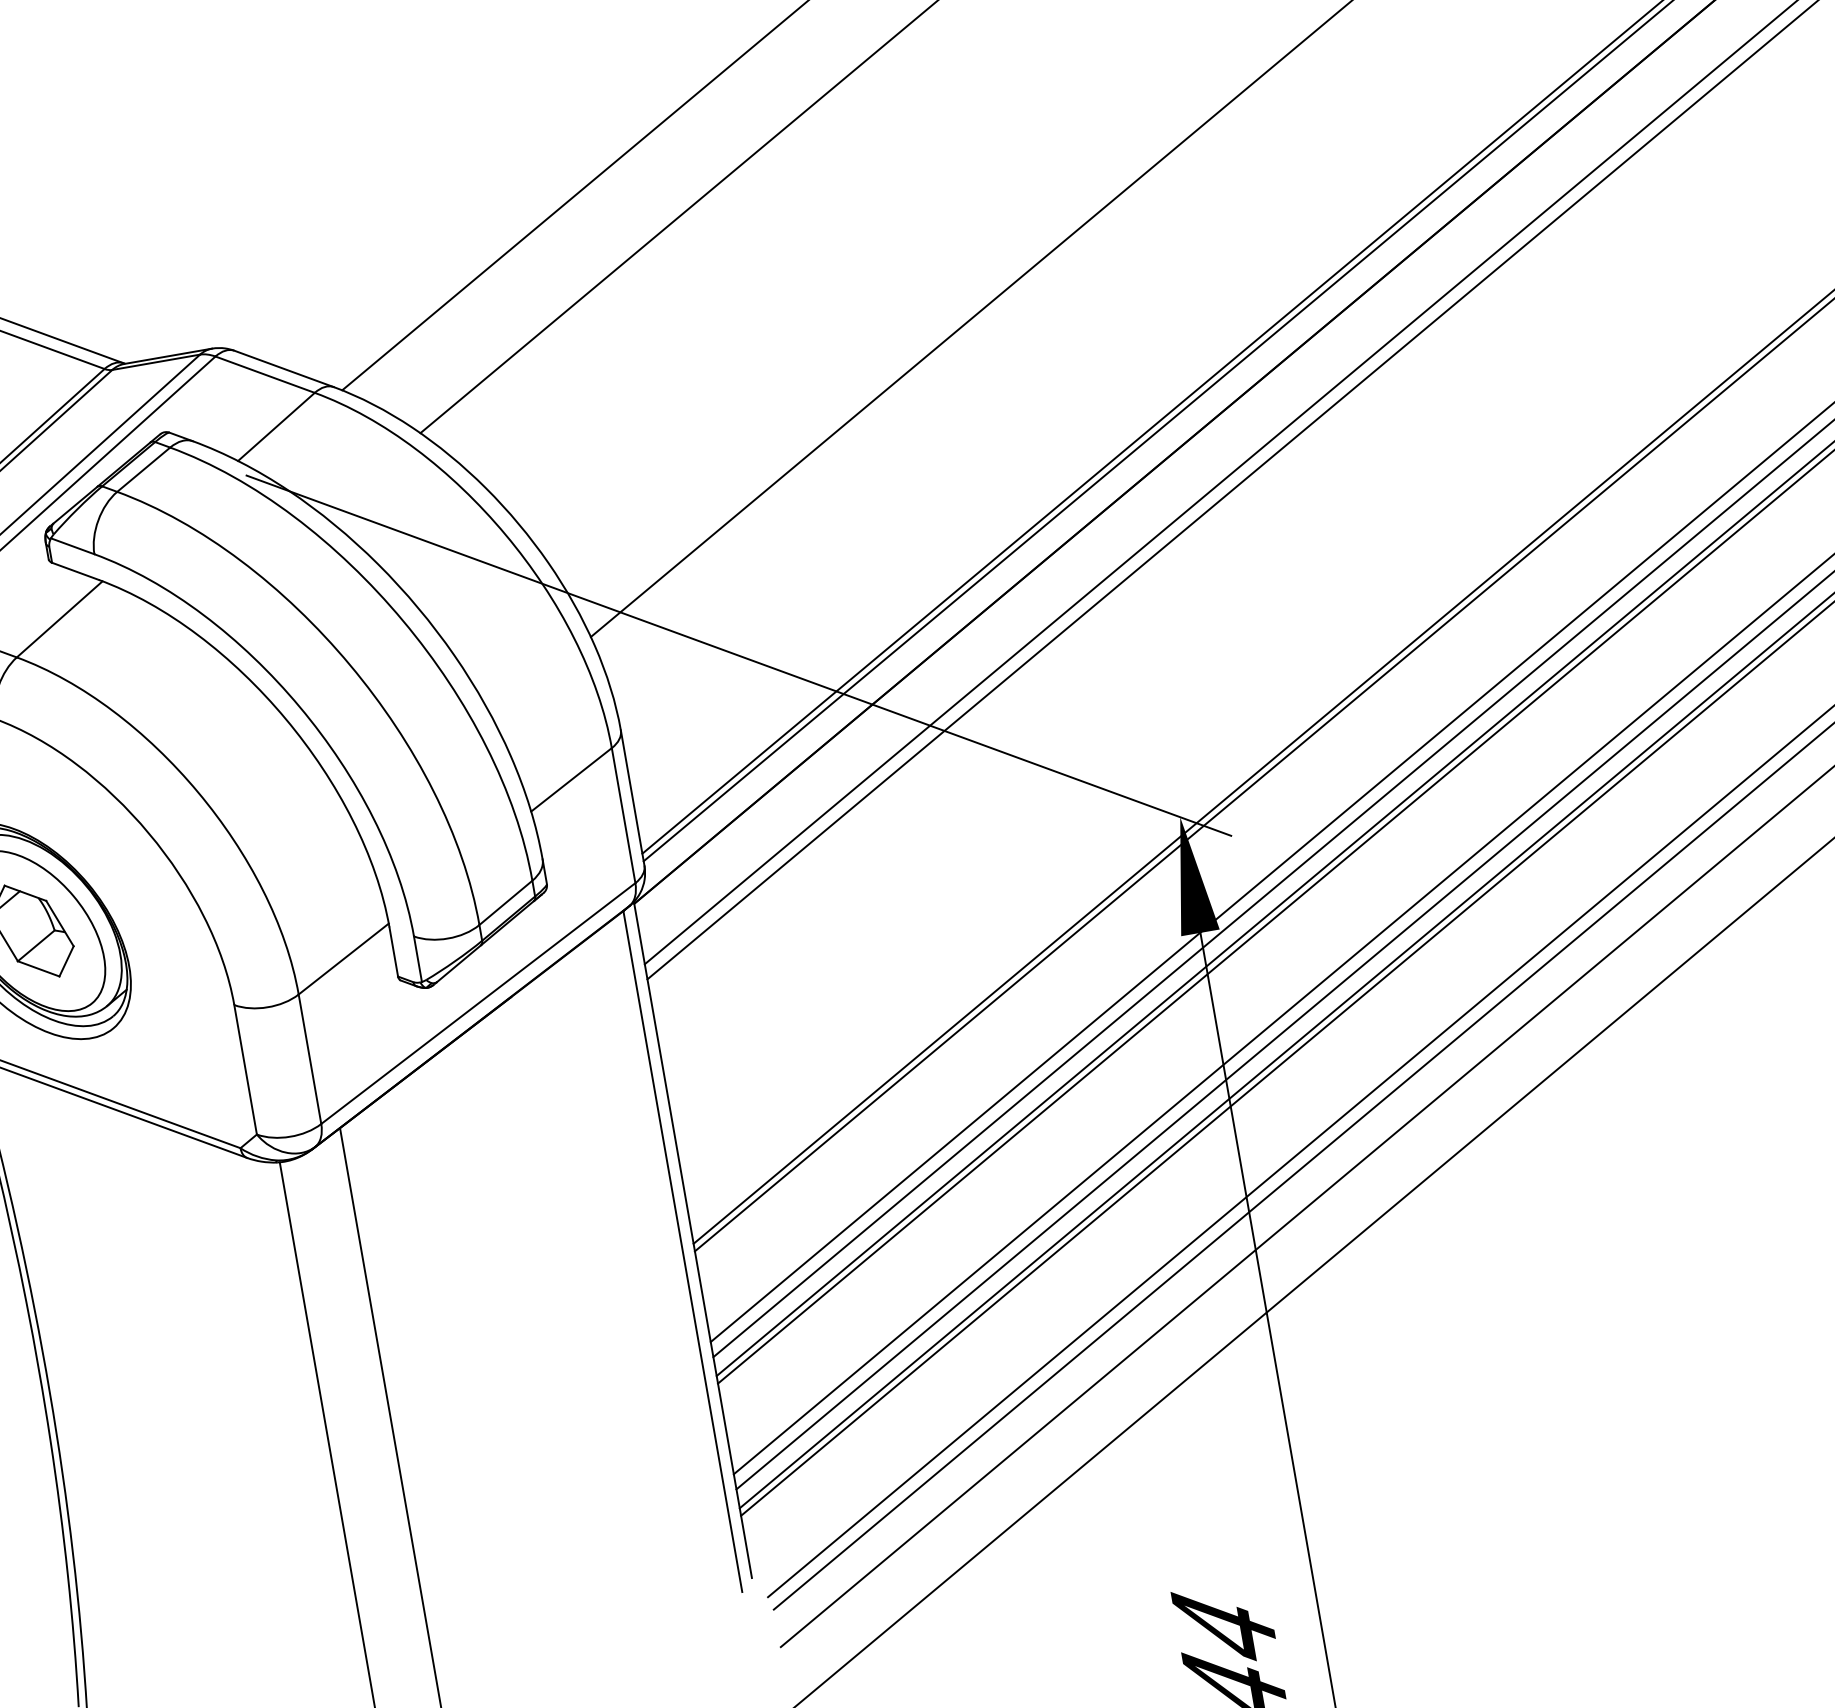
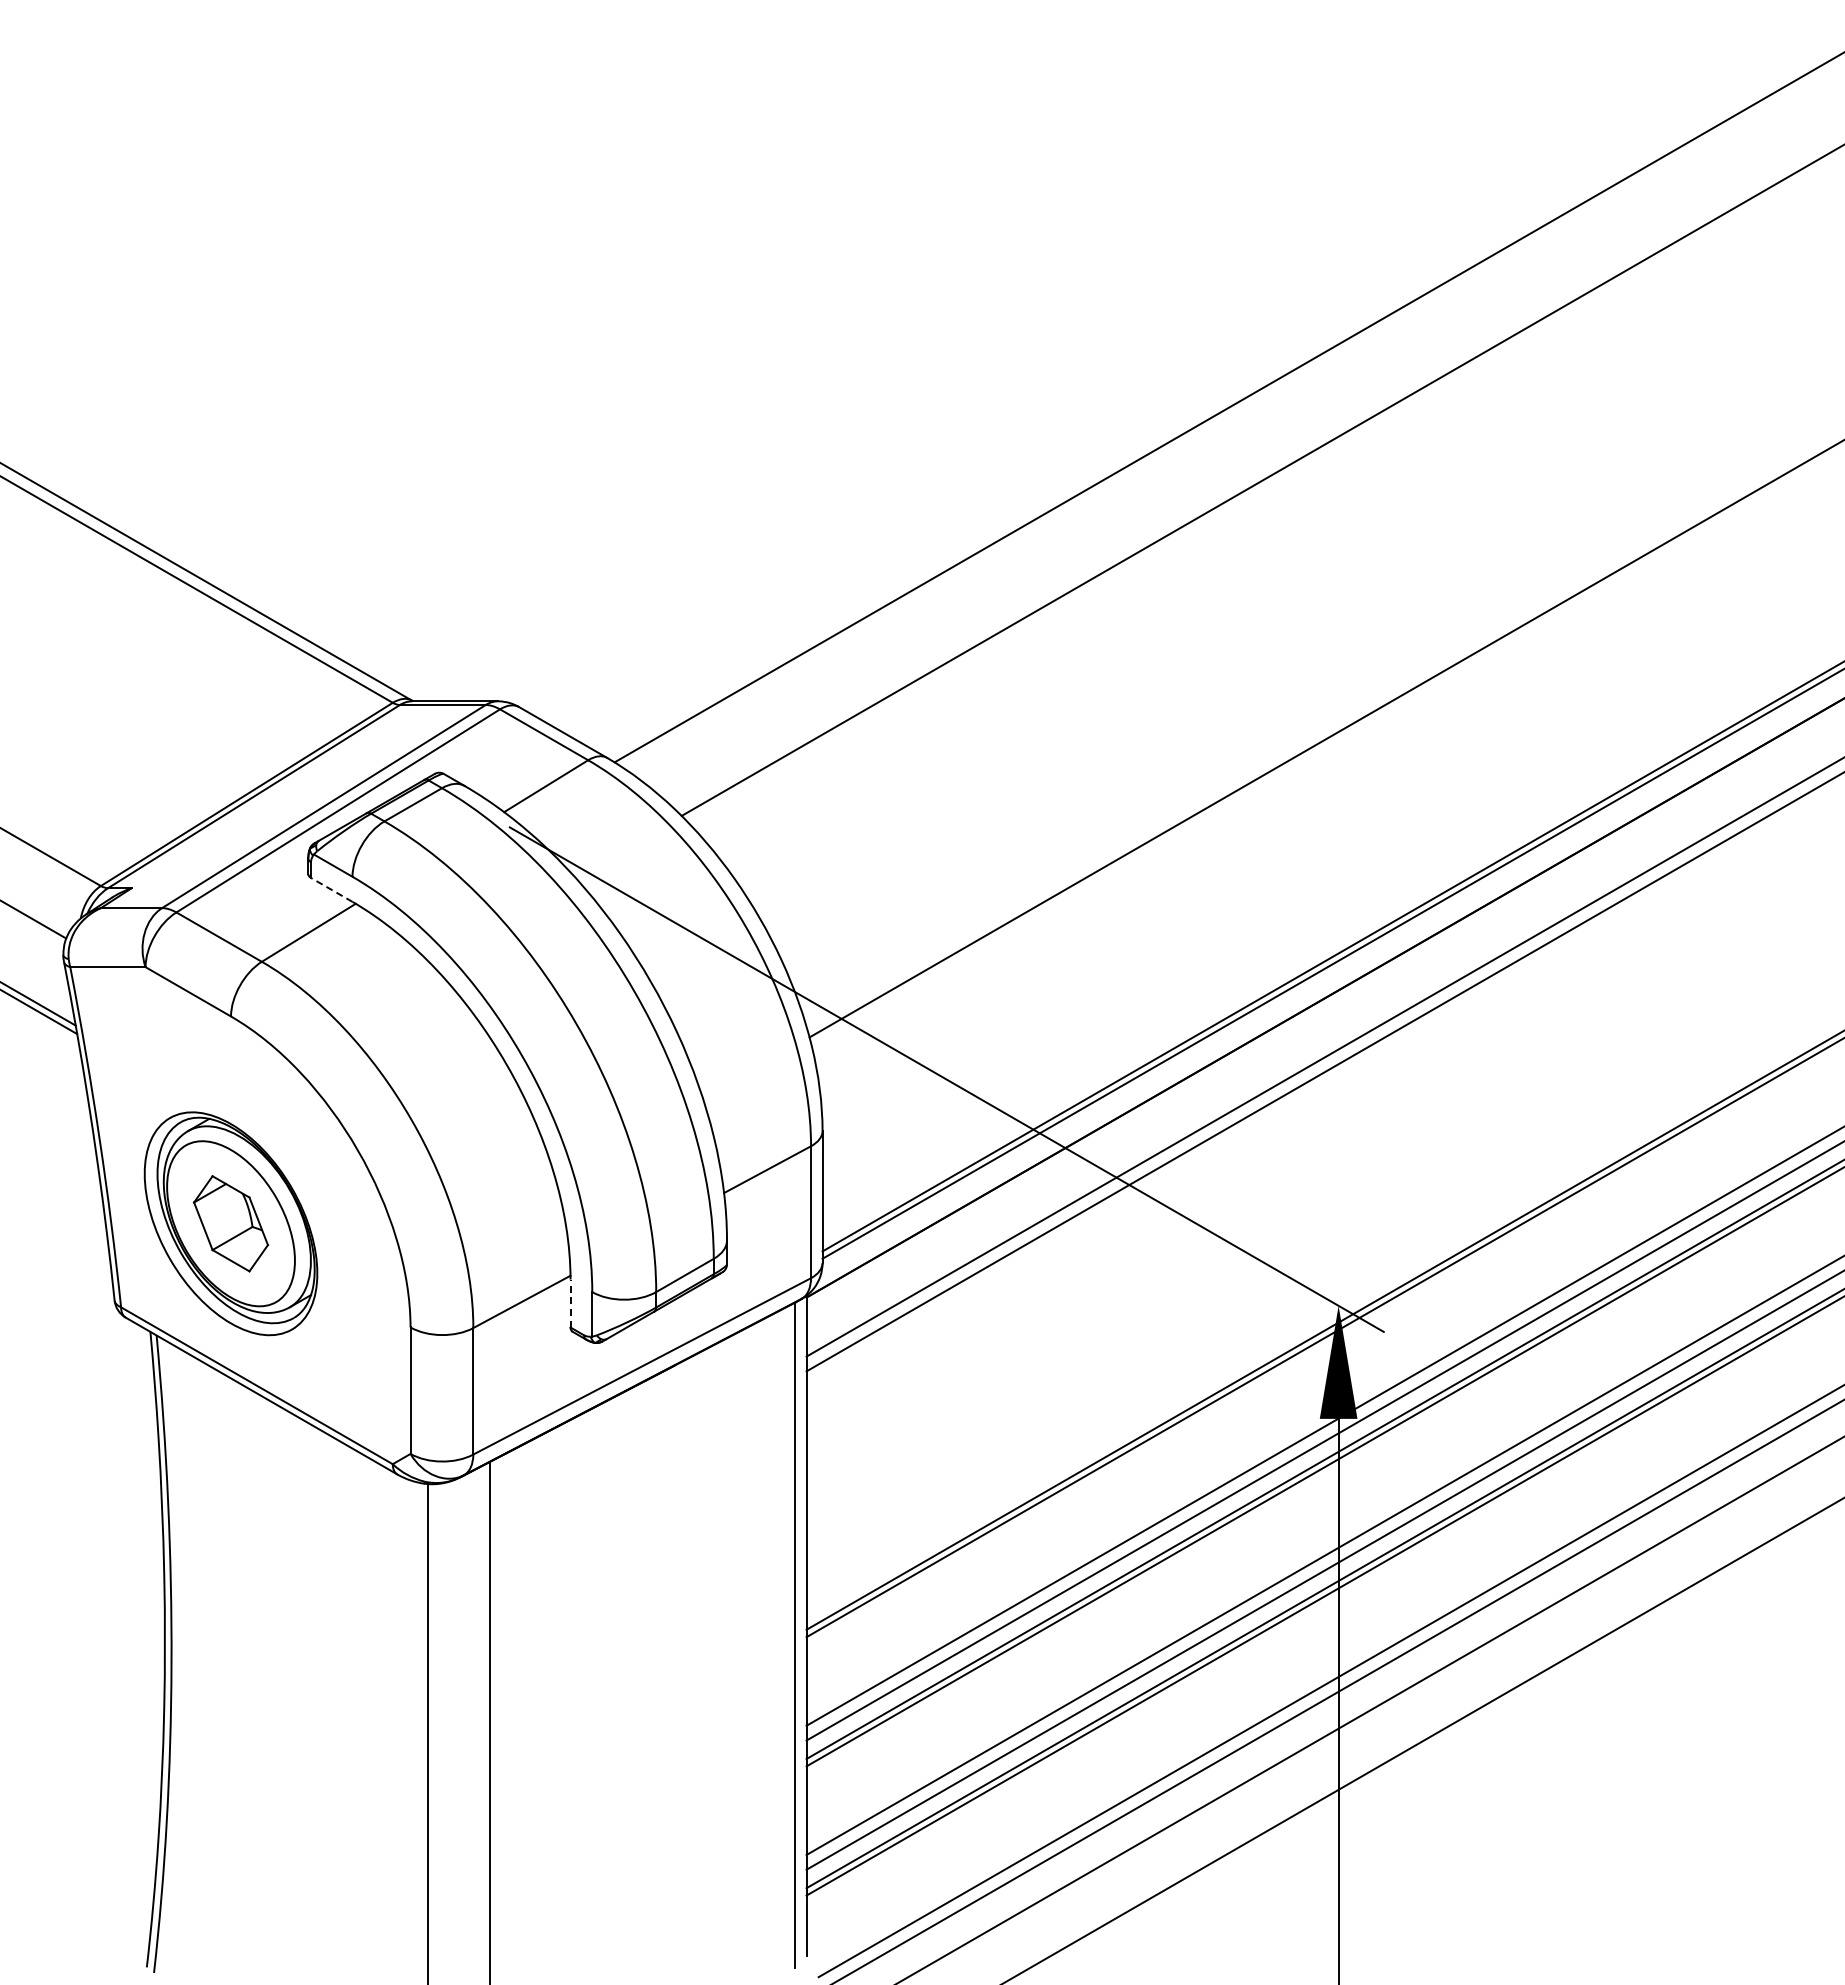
line: (75, 571) -> (331, 889), solid -> dashed
line: (393, 952) -> (570, 1303), solid -> dashed

